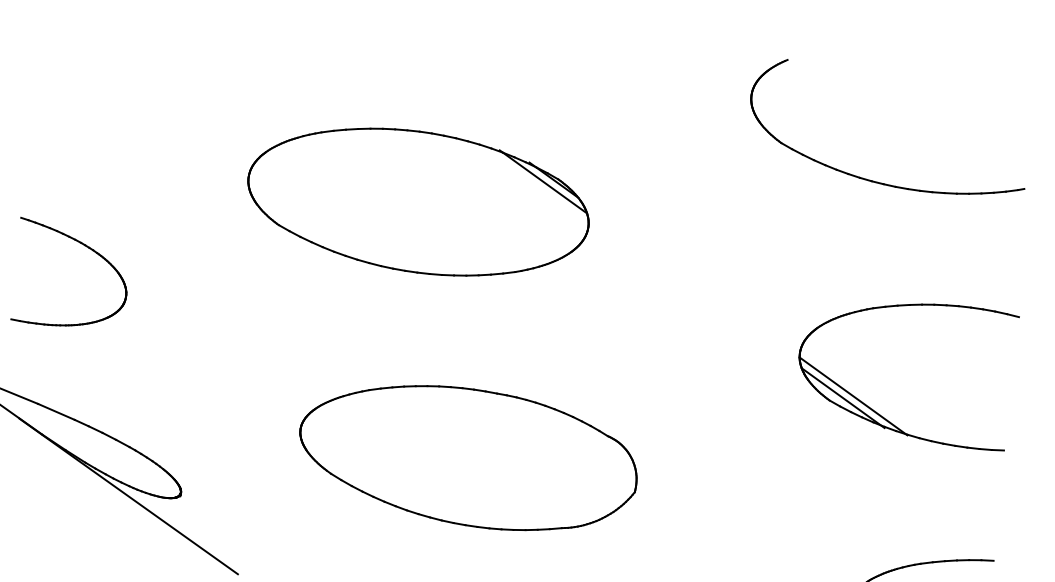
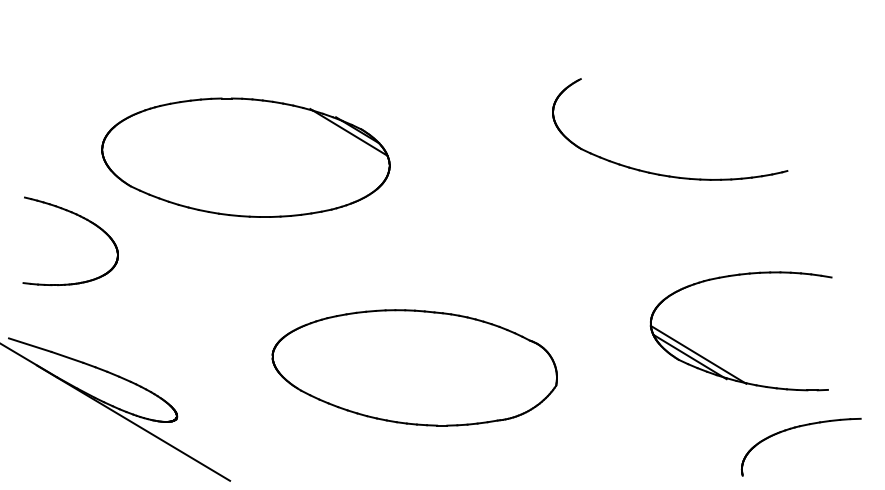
part: (879, 181) -> (665, 174), moved
part: (418, 201) -> (245, 157), moved
part: (876, 410) -> (718, 365), moved

